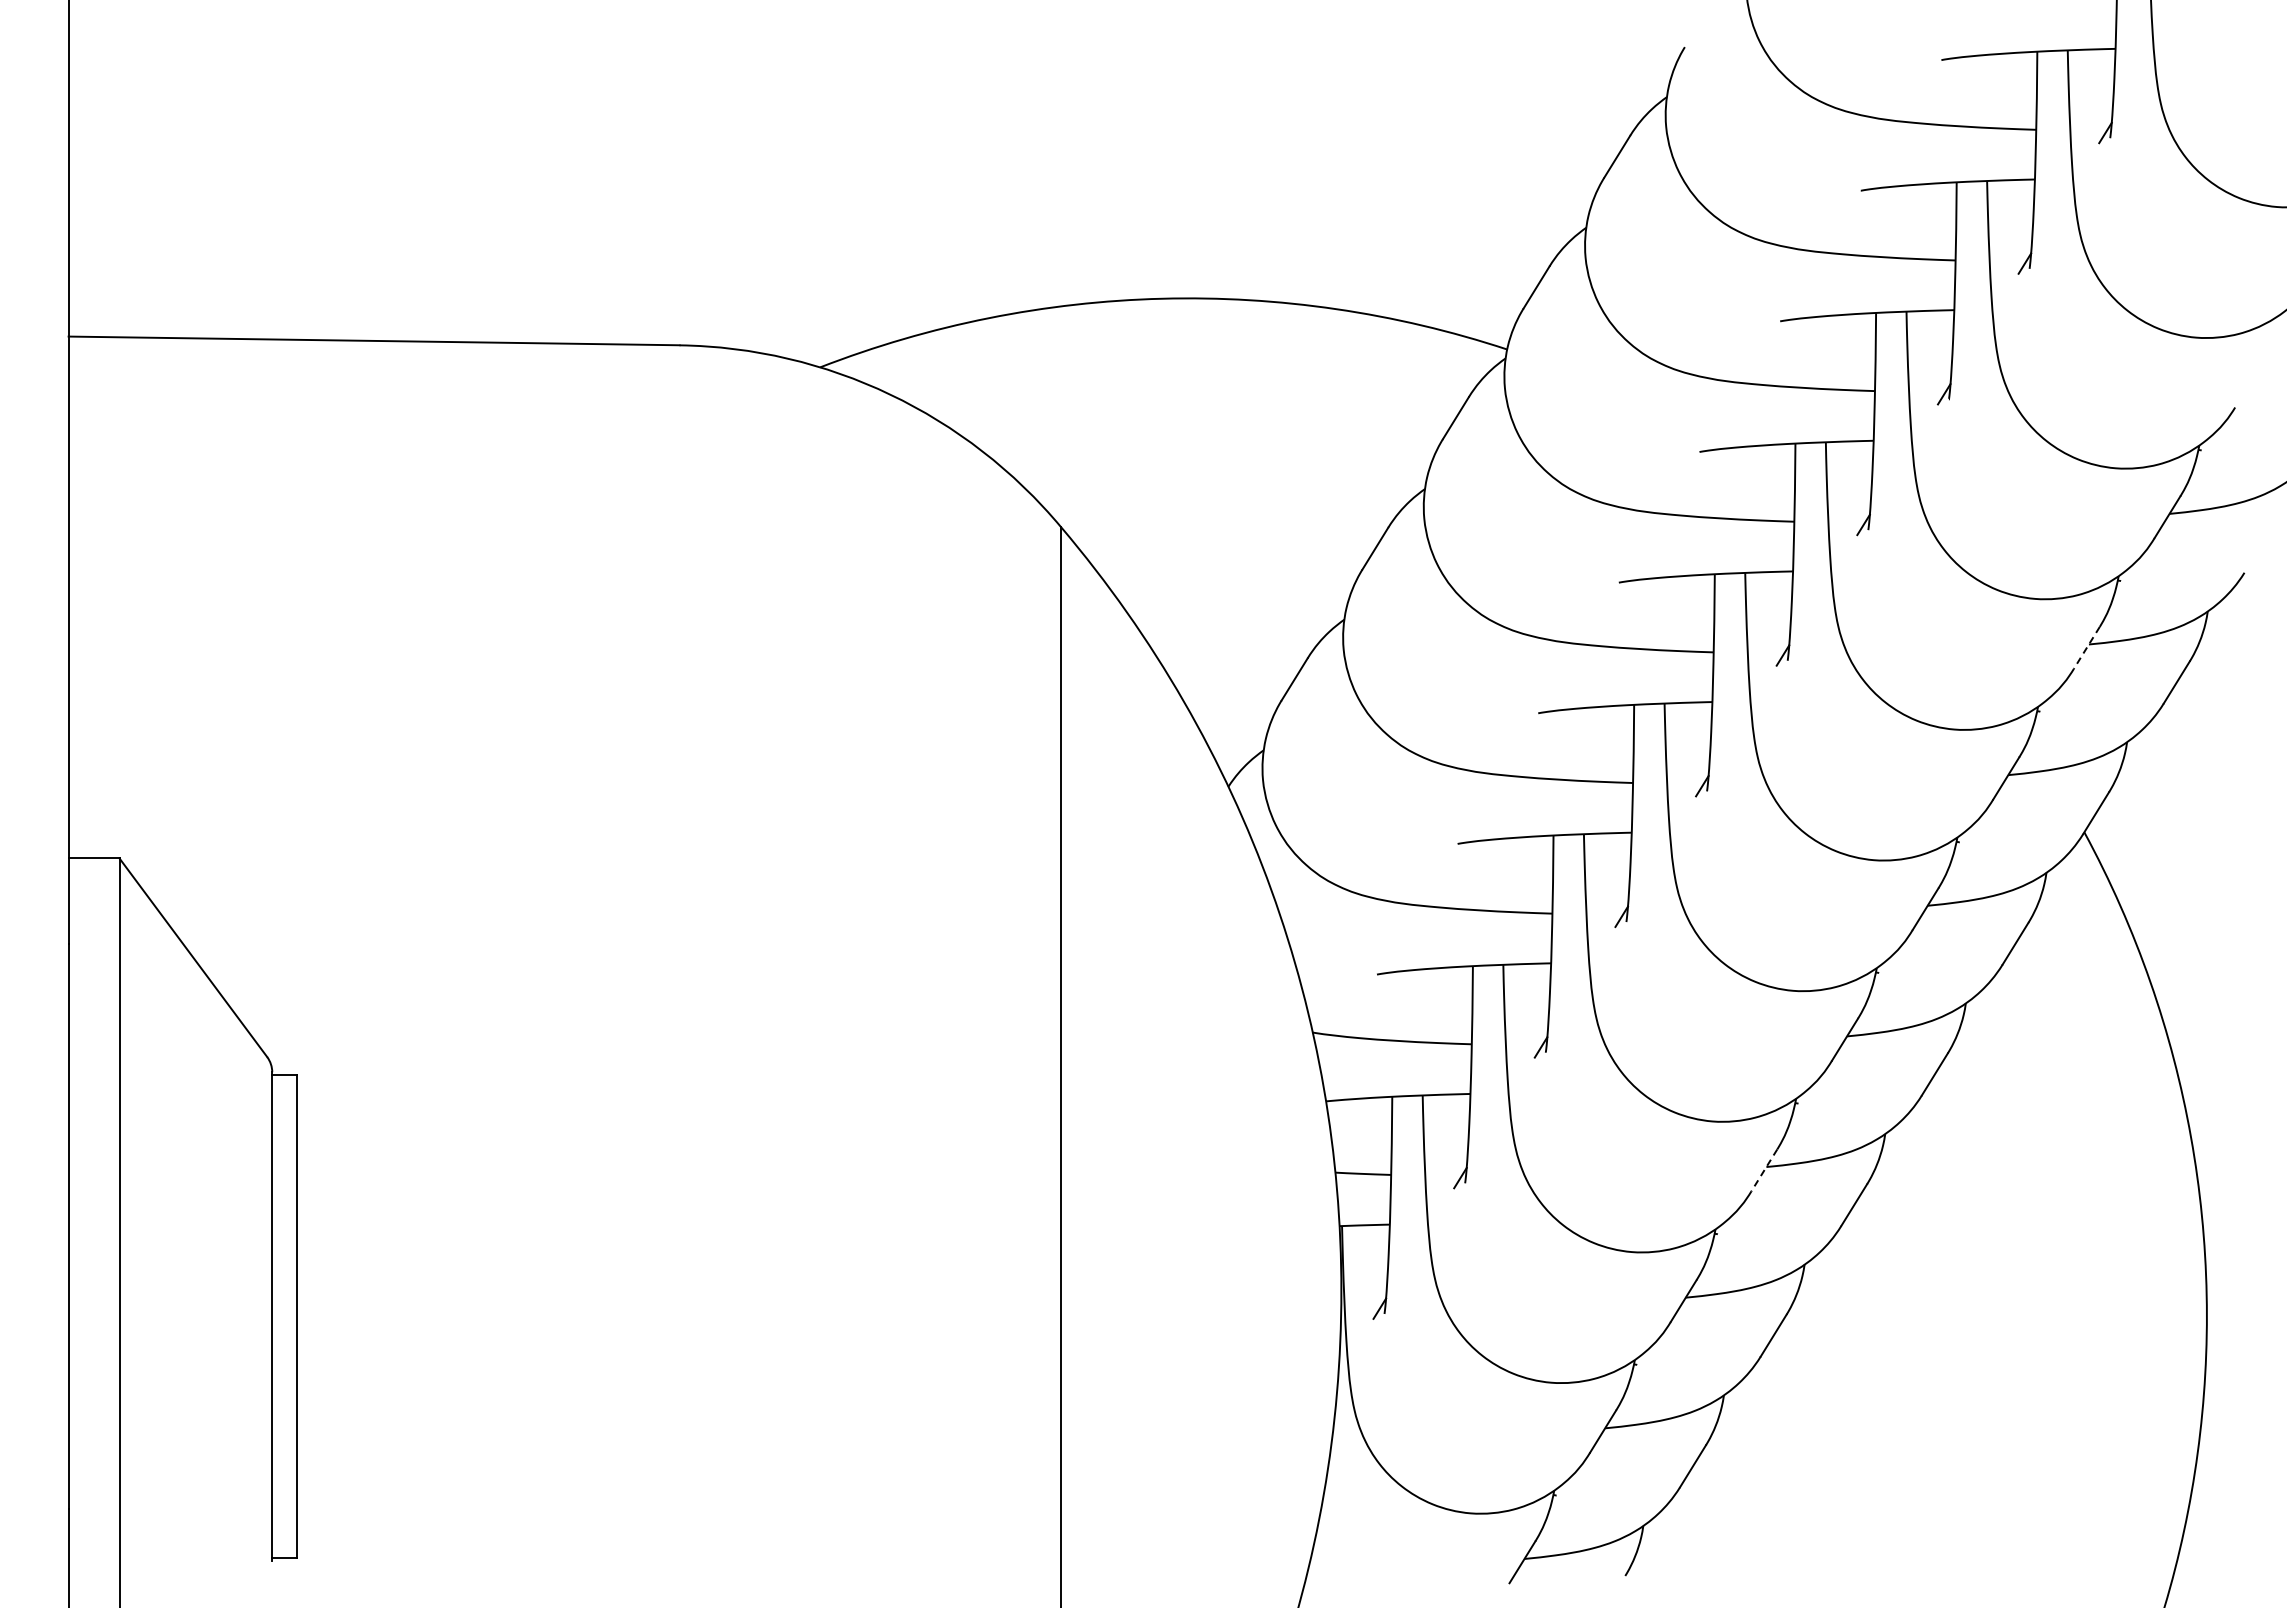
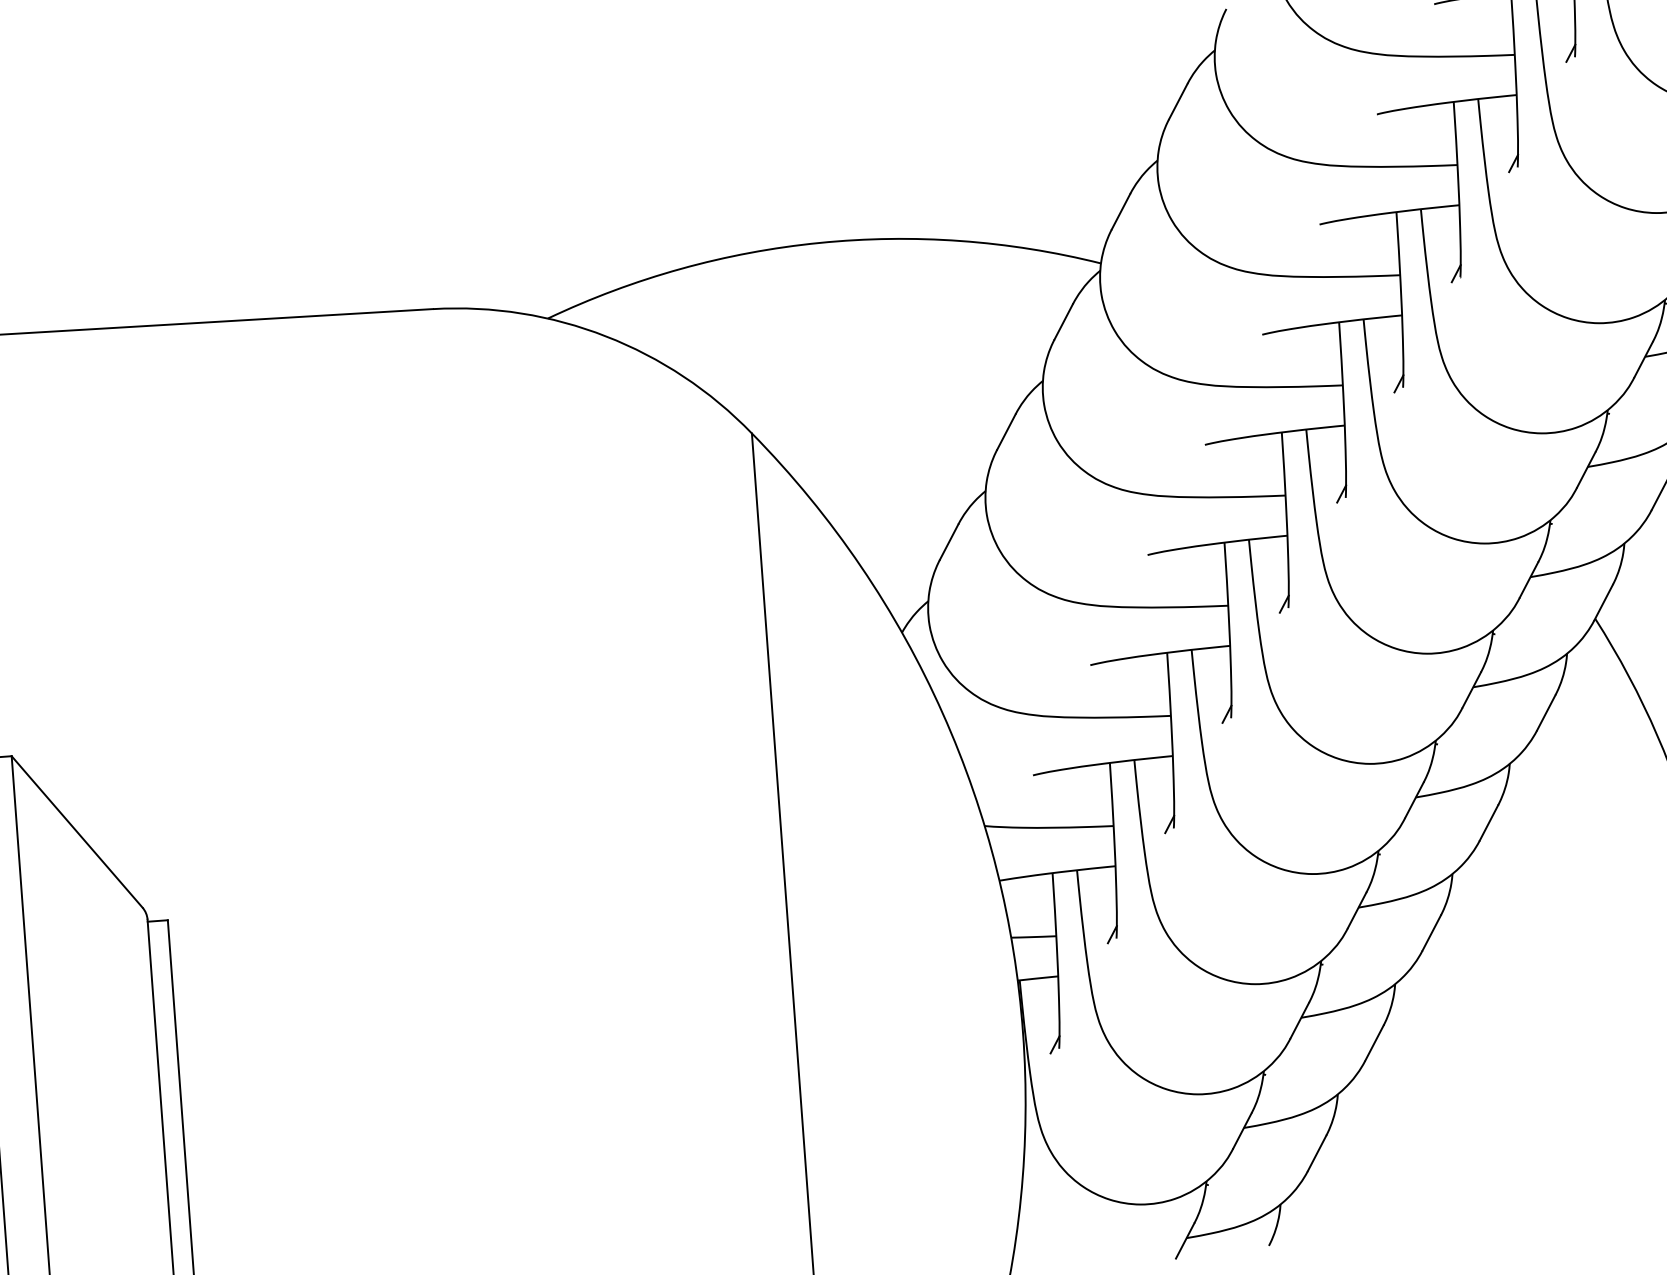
line: (2086, 647) -> (1586, 469), dashed -> solid
line: (1764, 1170) -> (1357, 910), dashed -> solid

